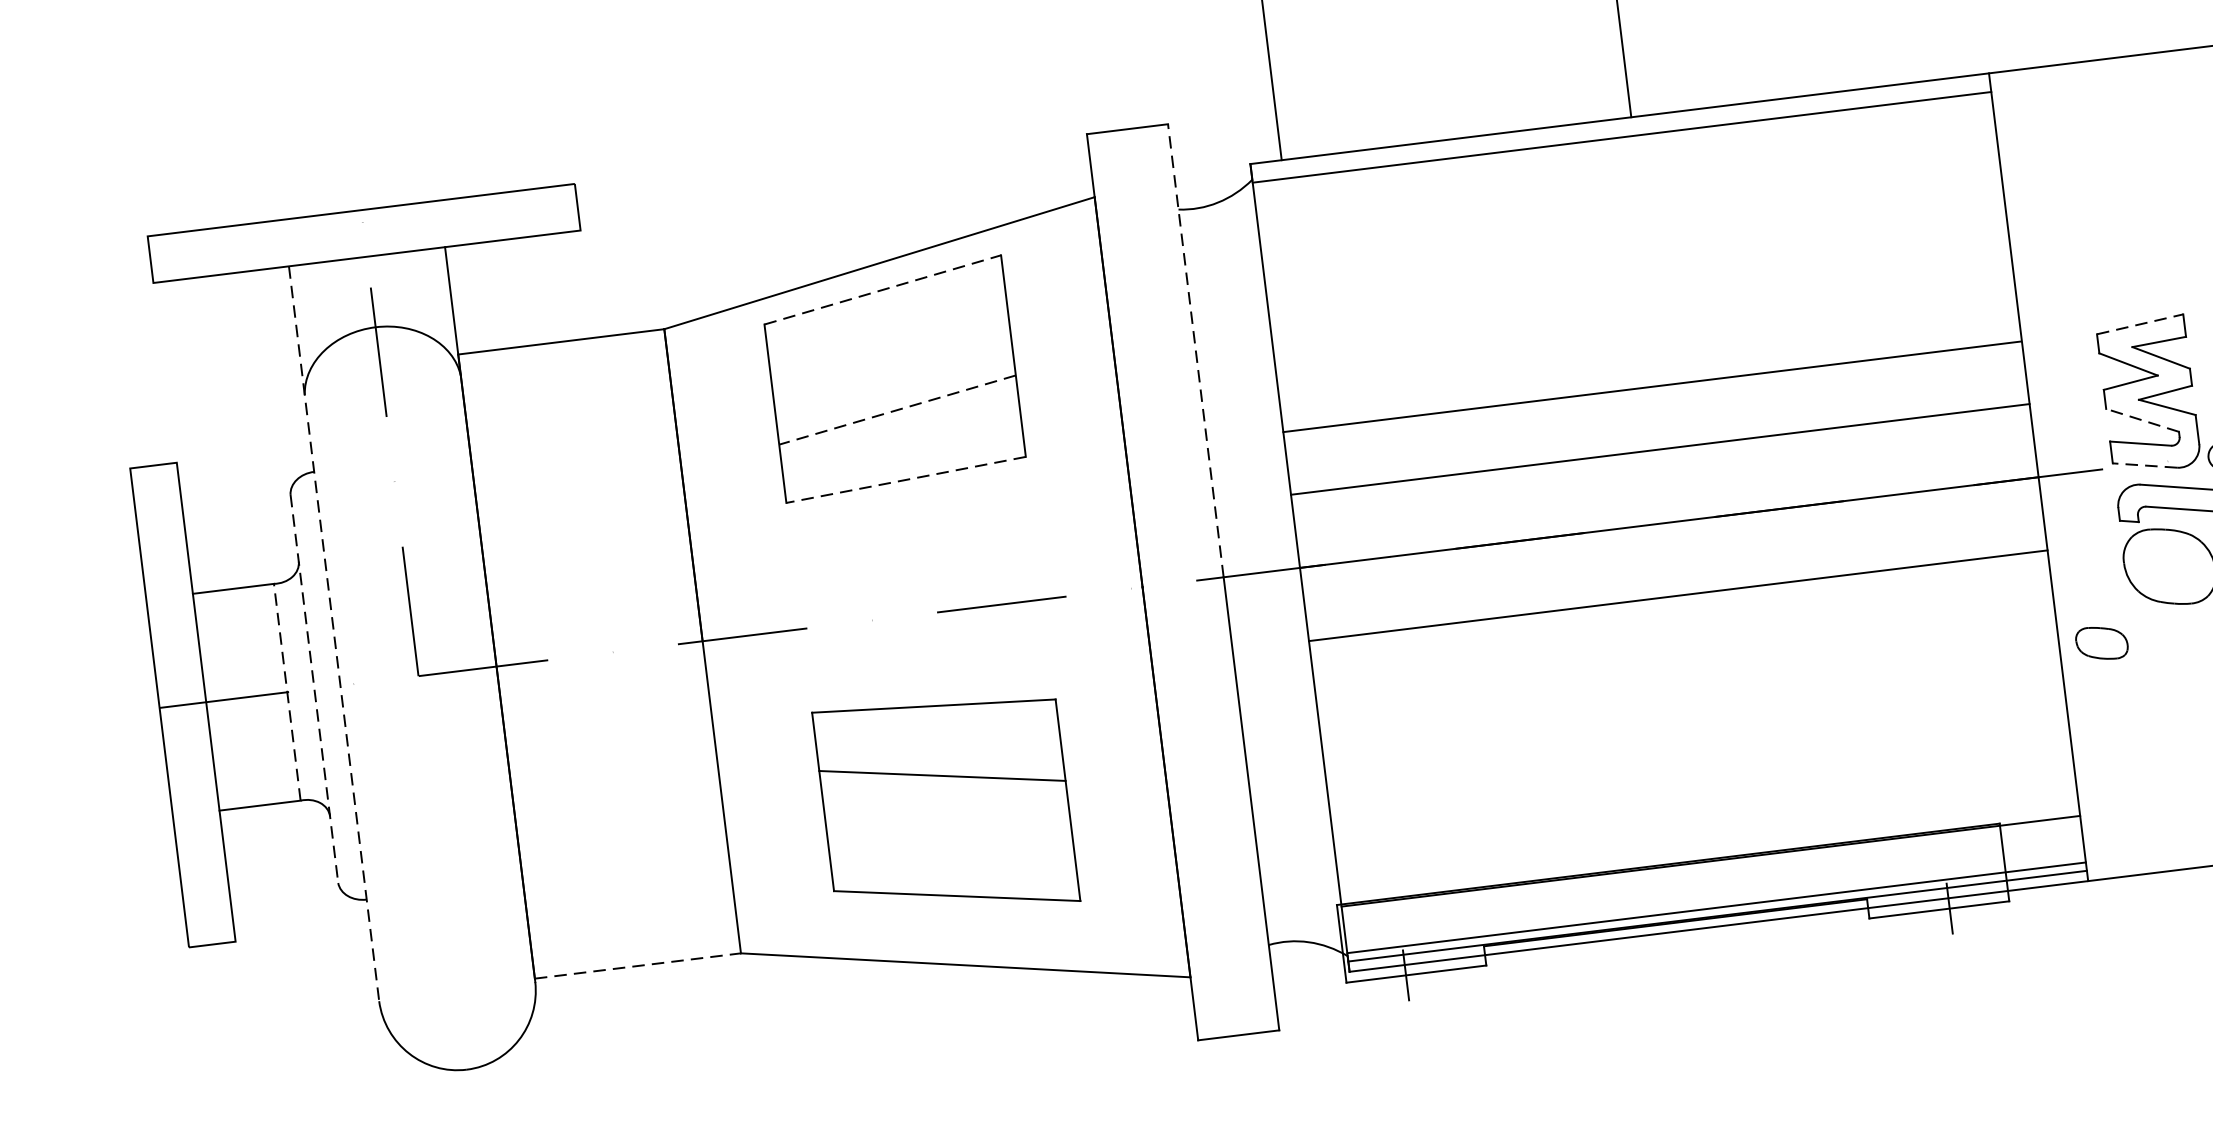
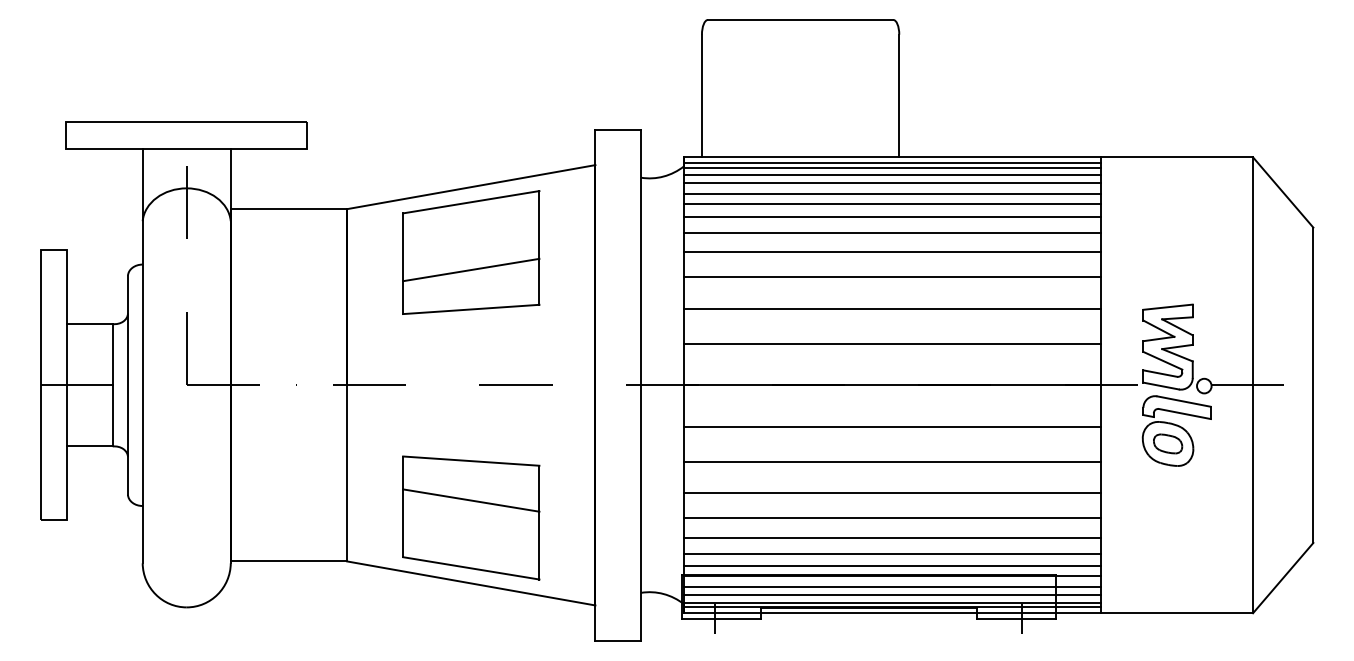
line: (1620, 129) -> (892, 163), added
line: (1623, 150) -> (892, 175), added
line: (1625, 165) -> (892, 183), added
line: (1627, 184) -> (892, 194), added
line: (1629, 202) -> (892, 204), added
line: (1632, 223) -> (892, 216), added
line: (1635, 251) -> (892, 232), added
line: (1640, 287) -> (892, 252), added
line: (883, 290) -> (471, 202), dashed -> solid
line: (2140, 324) -> (1168, 307), dashed -> solid
line: (1645, 331) -> (892, 277), added
line: (1196, 350) -> (641, 257), dashed -> solid
line: (896, 411) -> (470, 270), dashed -> solid
line: (2141, 419) -> (1162, 360), dashed -> solid
line: (2143, 464) -> (1160, 385), dashed -> solid
line: (904, 480) -> (470, 309), dashed -> solid
line: (333, 634) -> (142, 356), dashed -> solid
part: (2102, 642) -> (1168, 443), moved
line: (1685, 657) -> (892, 461), added
line: (313, 689) -> (127, 385), dashed -> solid
line: (286, 690) -> (112, 384), dashed -> solid
line: (1692, 714) -> (892, 493), added
line: (1697, 758) -> (892, 518), added
line: (1702, 792) -> (892, 537), added
part: (946, 805) -> (471, 517), moved
line: (1705, 820) -> (892, 553), added
line: (1708, 843) -> (892, 566), added
line: (1712, 880) -> (892, 587), added
line: (1714, 895) -> (892, 595), added
line: (638, 965) -> (289, 561), dashed -> solid

